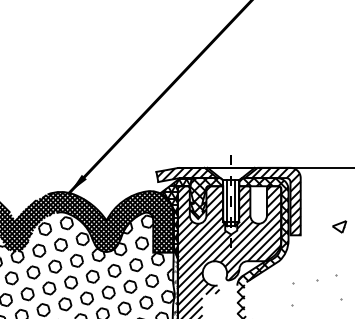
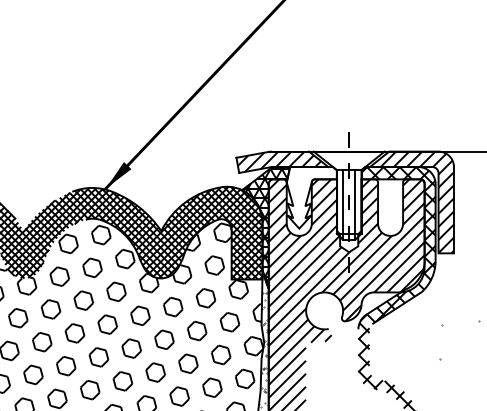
hatch: (206, 197) -> (311, 196), removed

